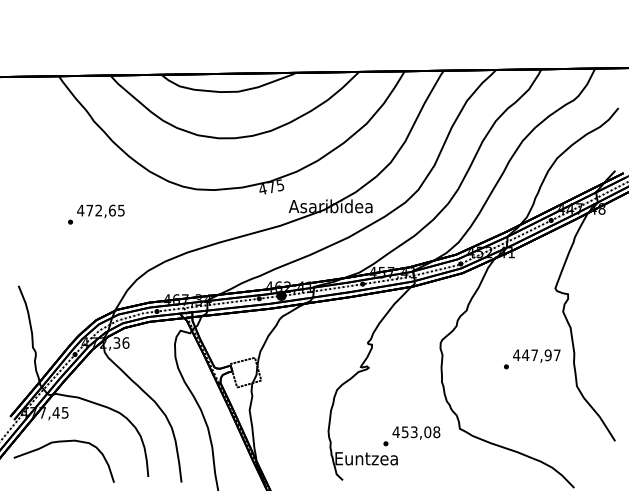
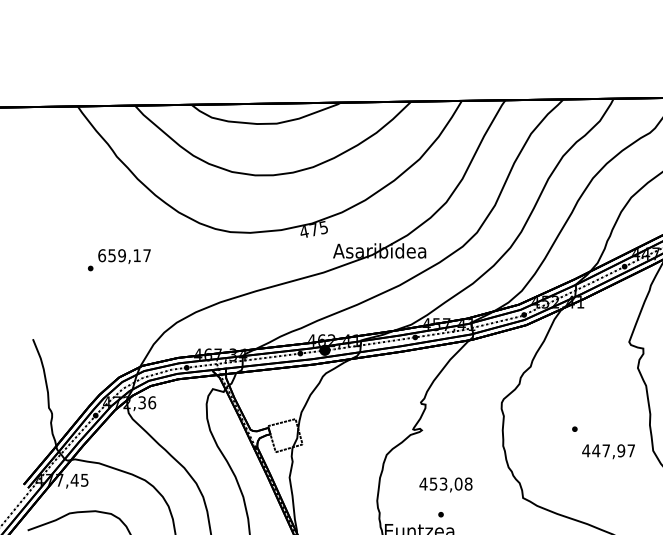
text: (100, 210) -> (123, 255), 472,65 -> 659,17
text: (536, 355) -> (608, 451), moved
text: (416, 432) -> (446, 484), moved

